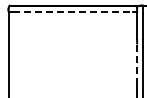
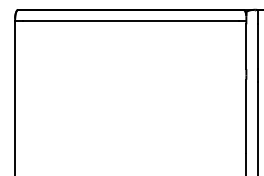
line: (73, 11) -> (132, 20), dashed -> solid
line: (137, 64) -> (247, 115), dashed -> solid

